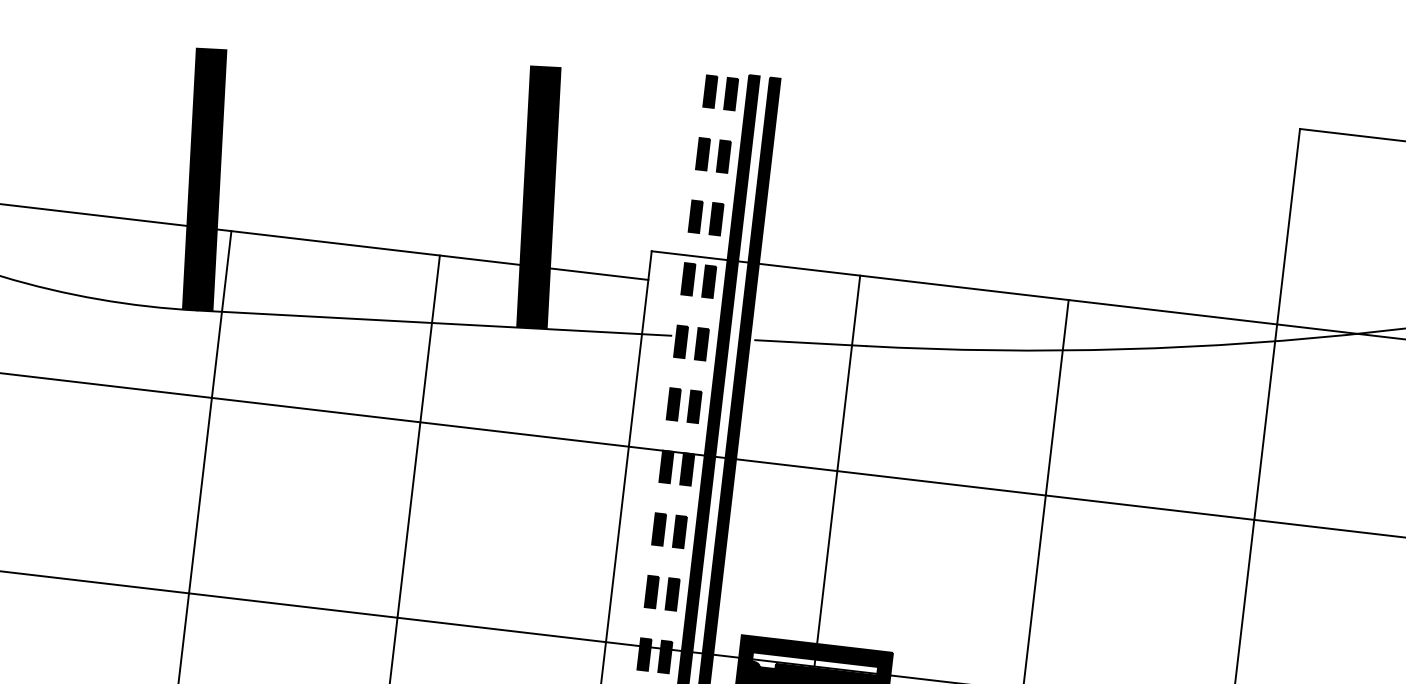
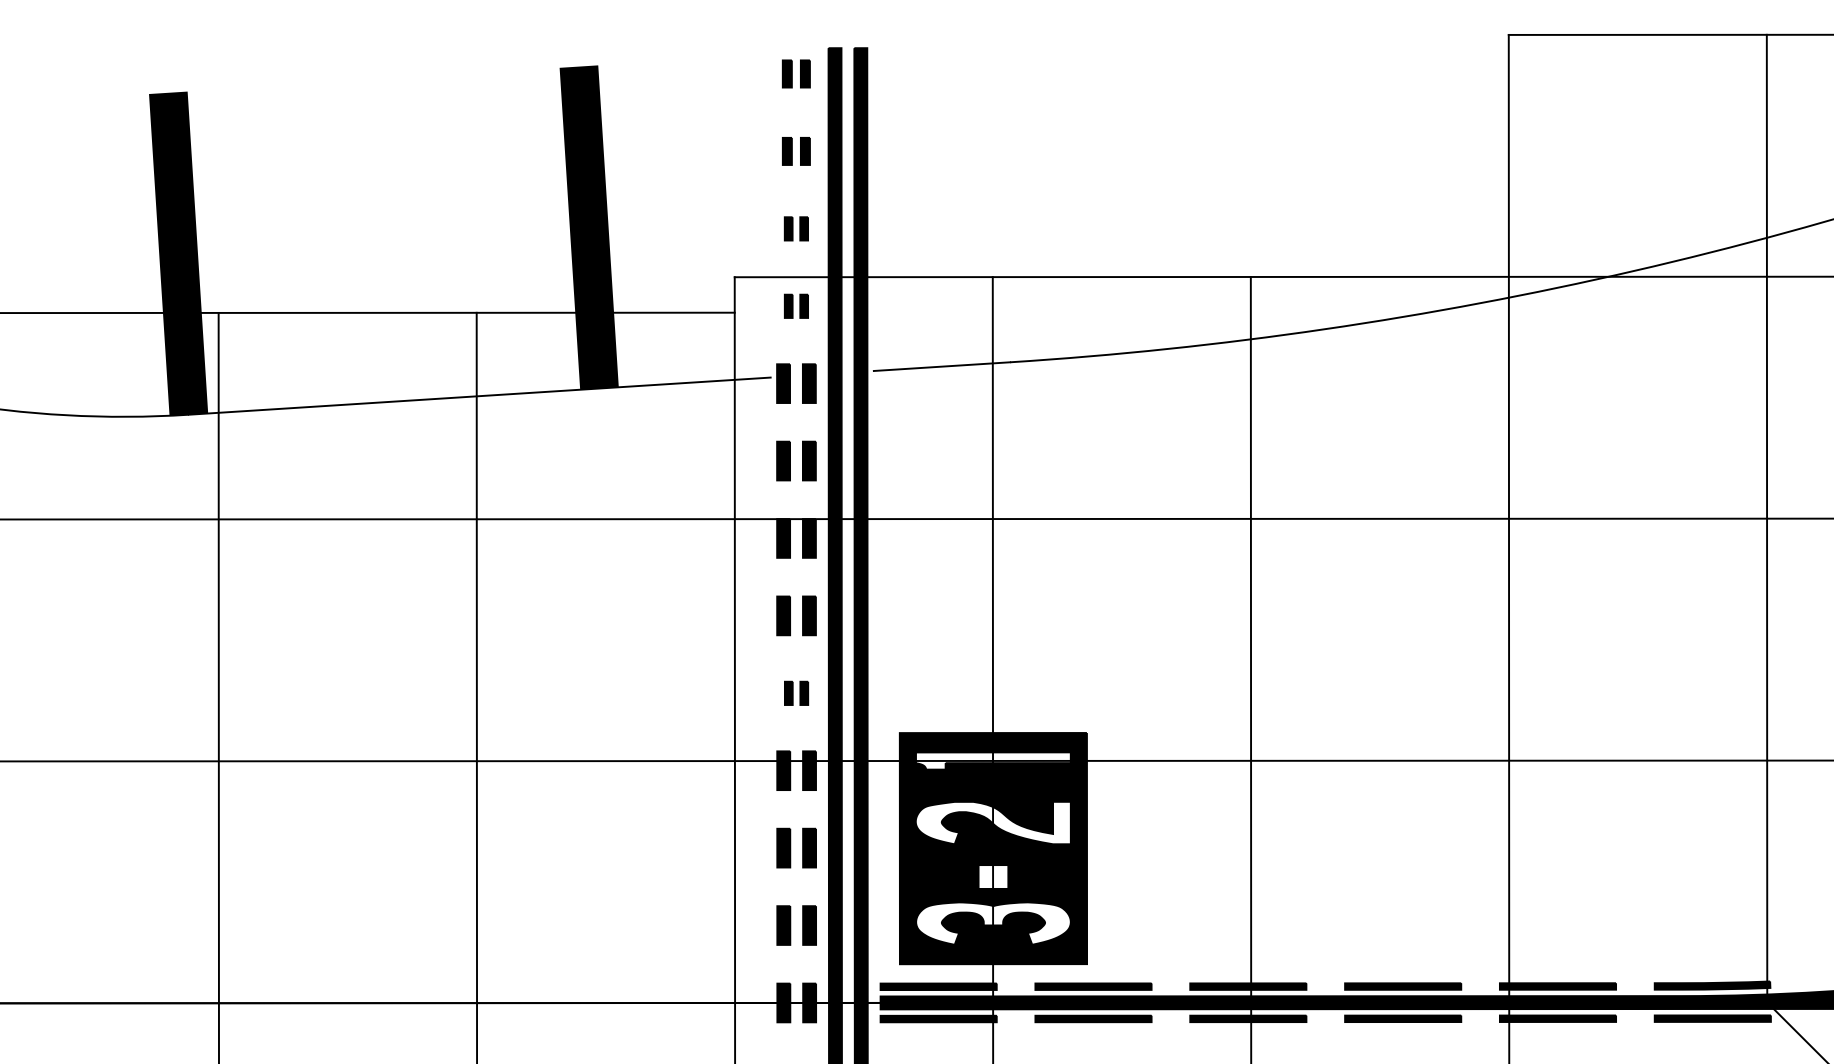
part: (720, 92) -> (796, 73), size x0.7
part: (713, 155) -> (796, 151), size x0.7
part: (706, 217) -> (796, 228), size x0.6
part: (698, 280) -> (796, 306), size x0.6
part: (662, 593) -> (796, 693), size x0.6

